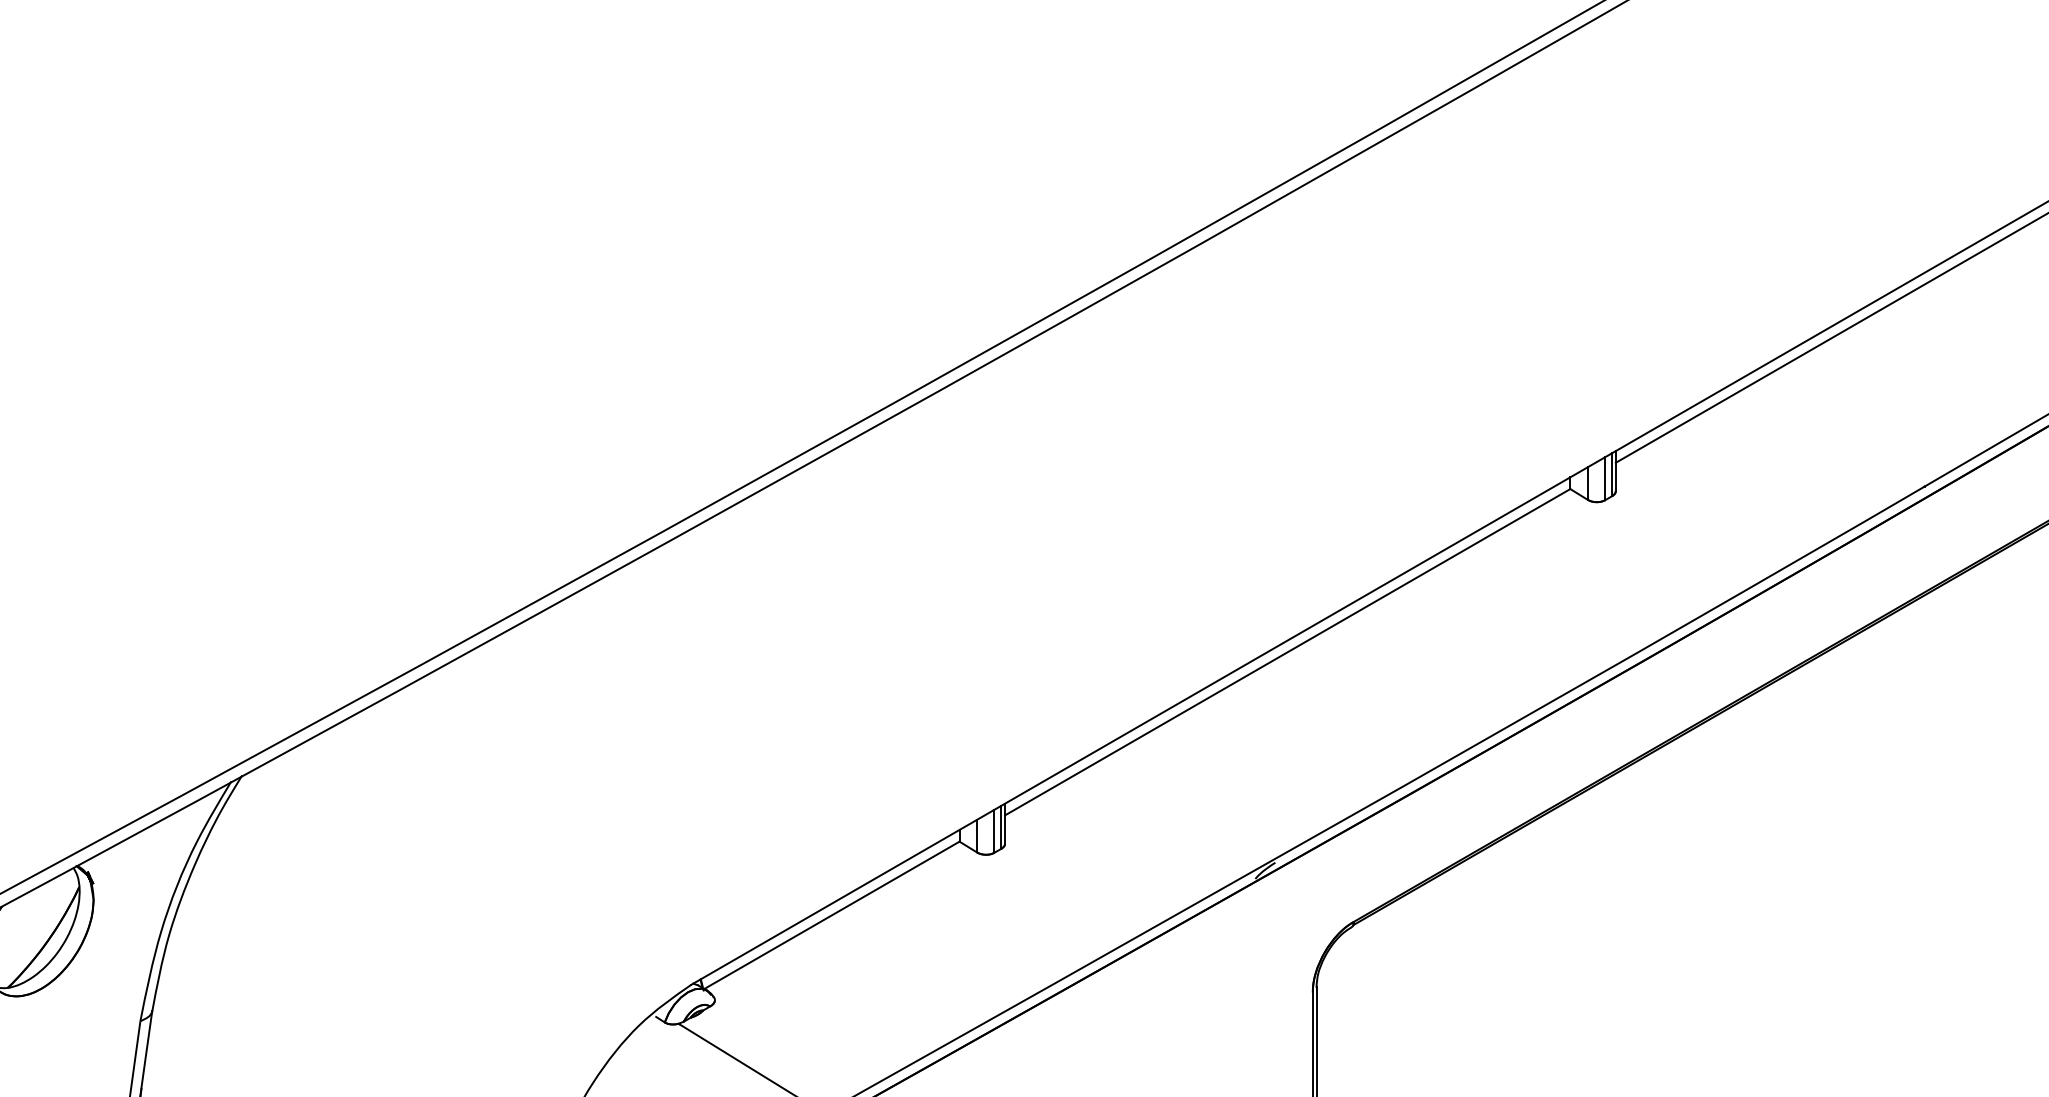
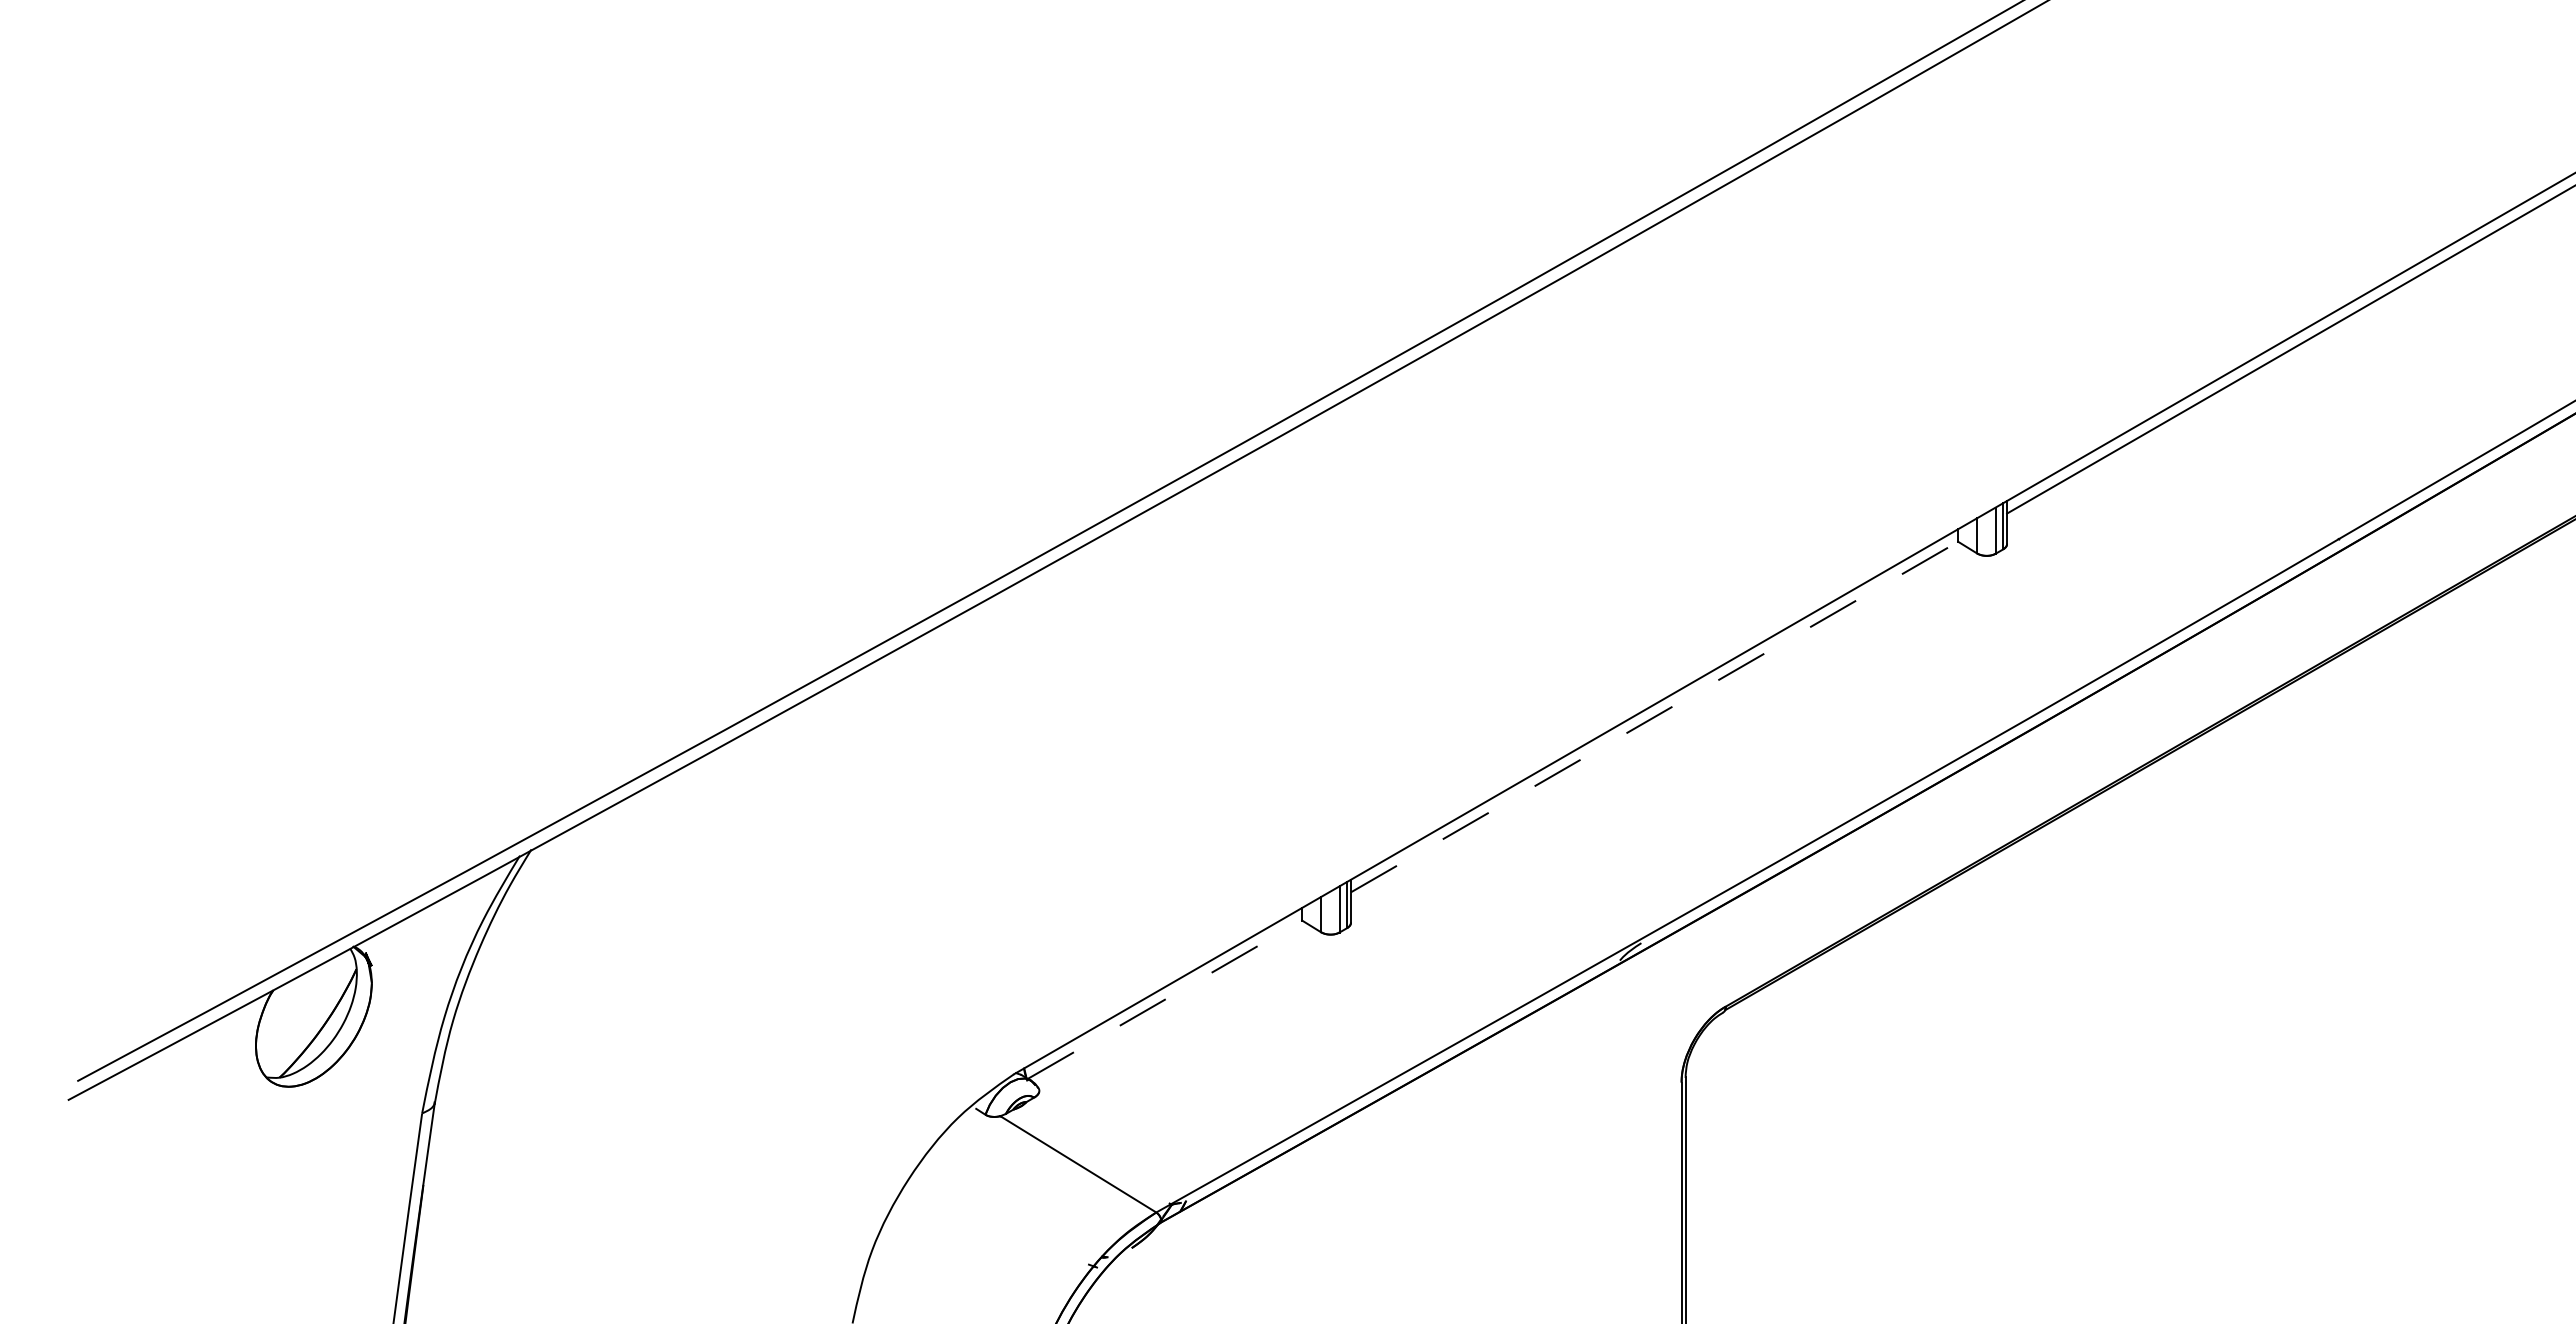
line: (1287, 652) -> (1654, 717), solid -> dashed
line: (832, 915) -> (1165, 999), solid -> dashed

